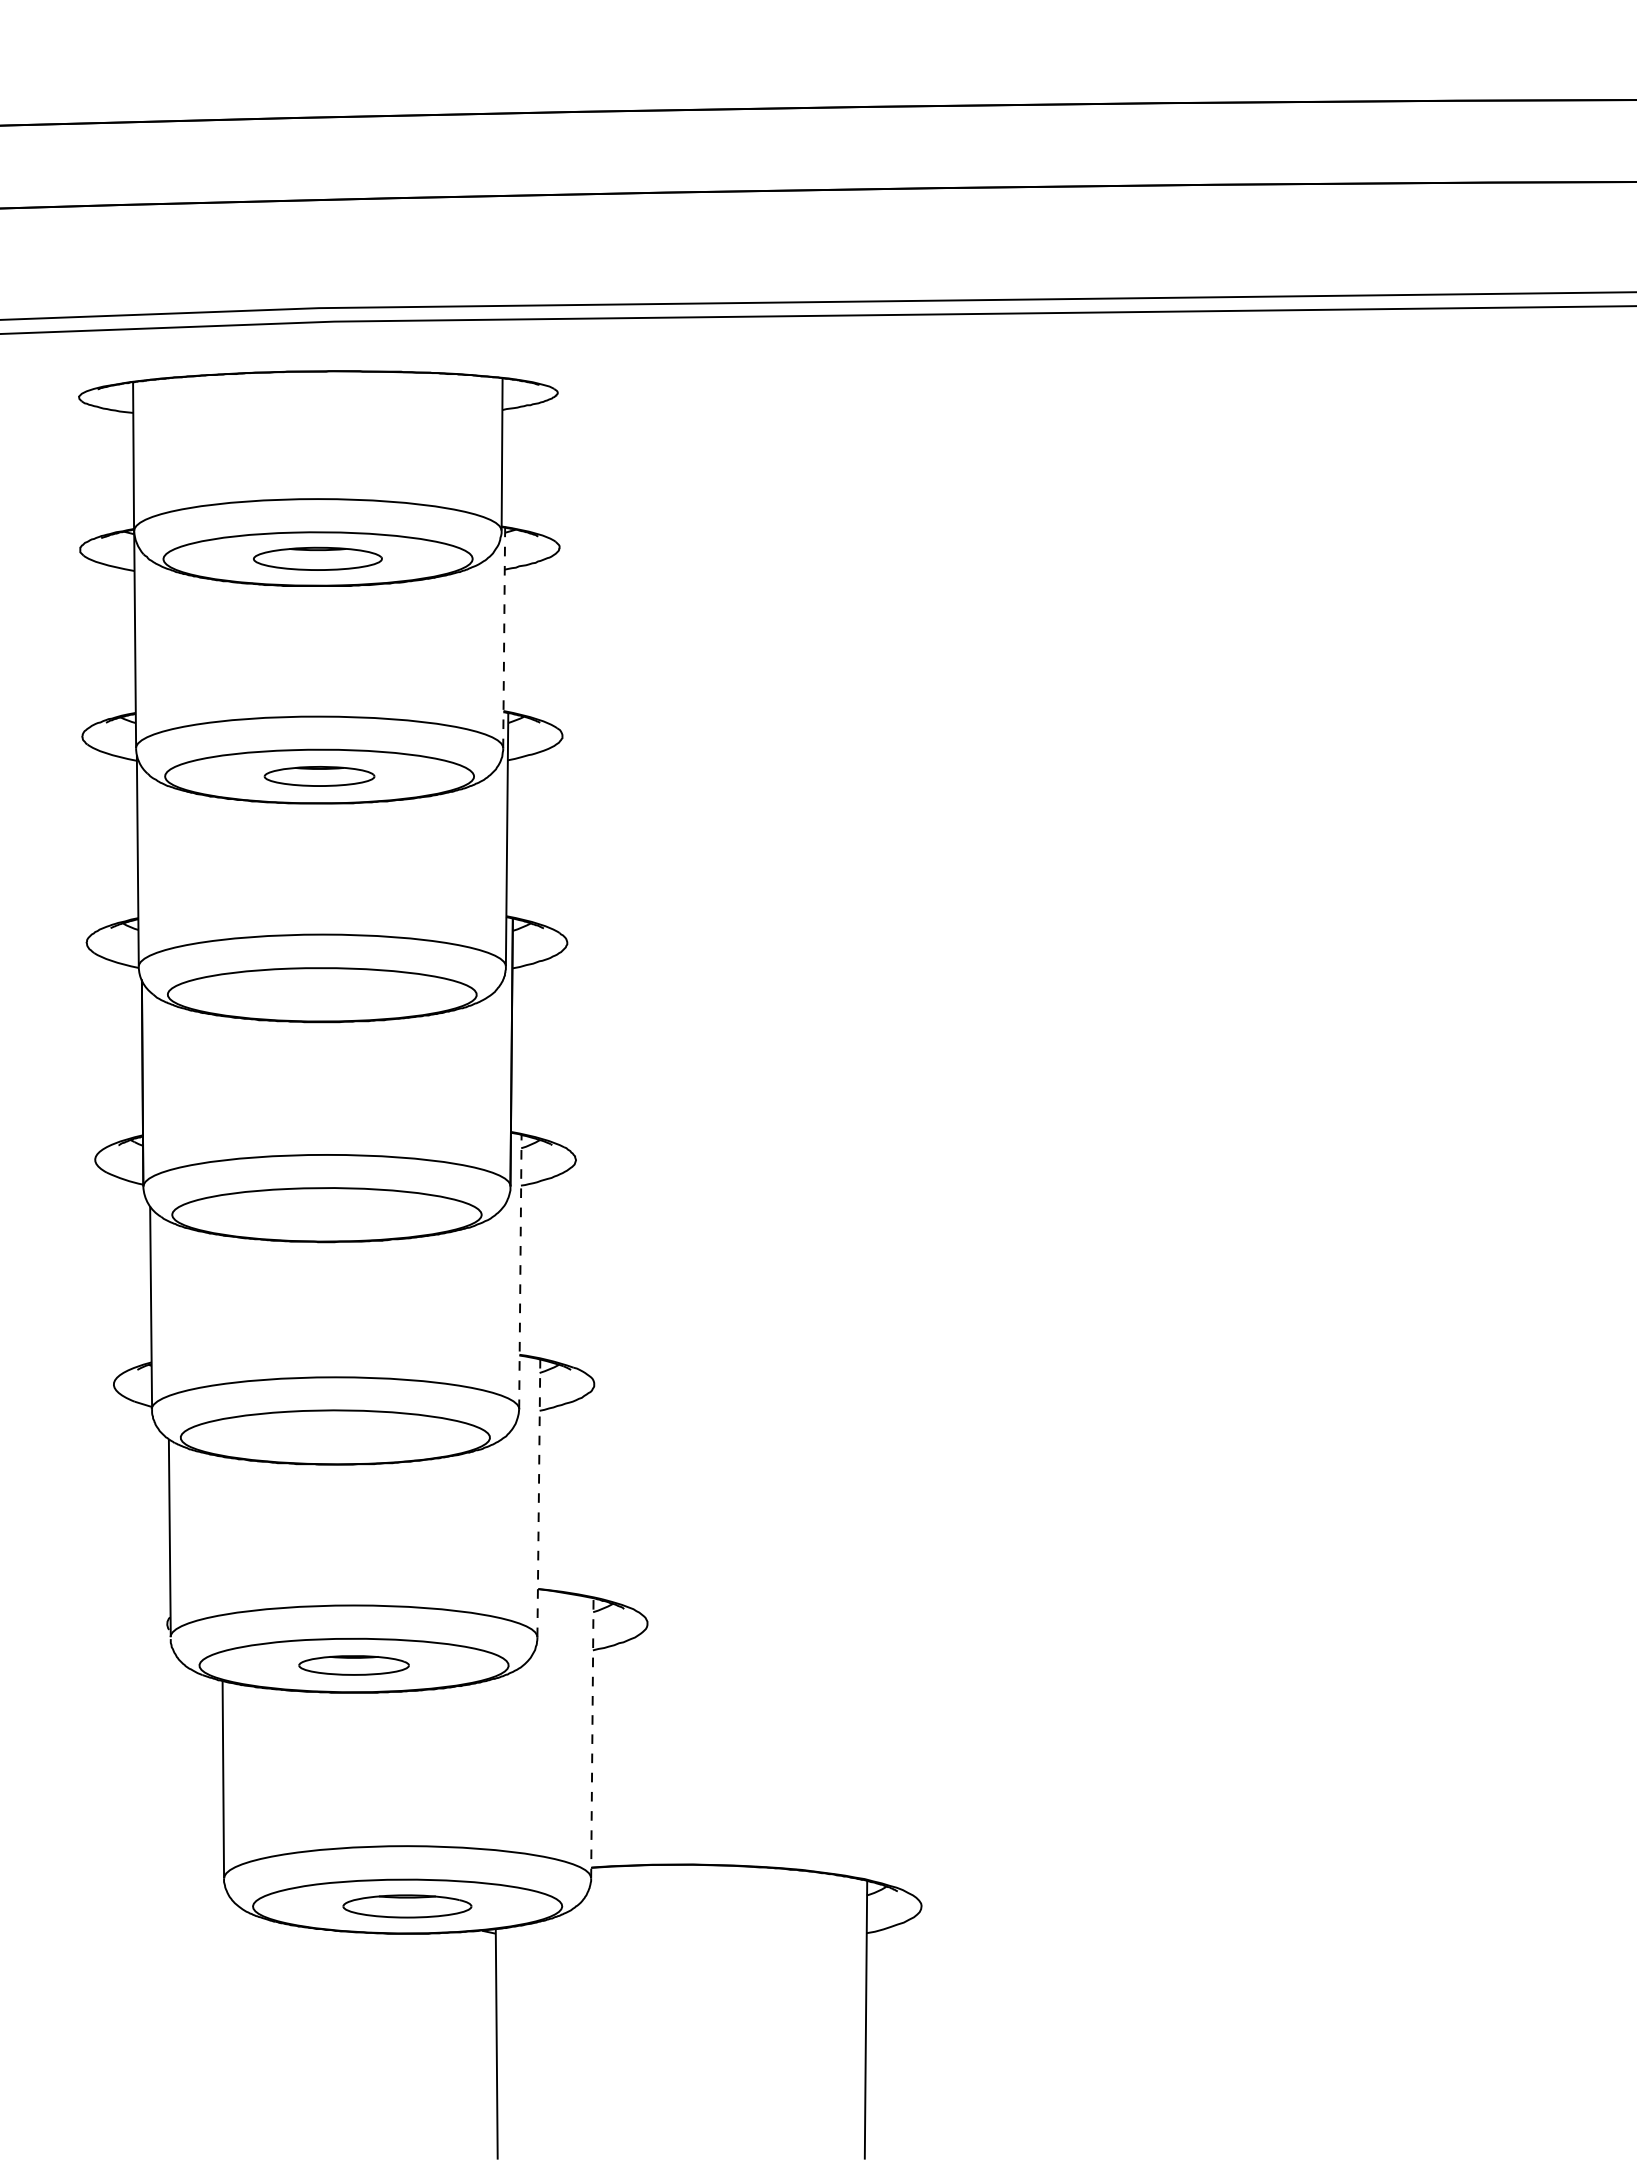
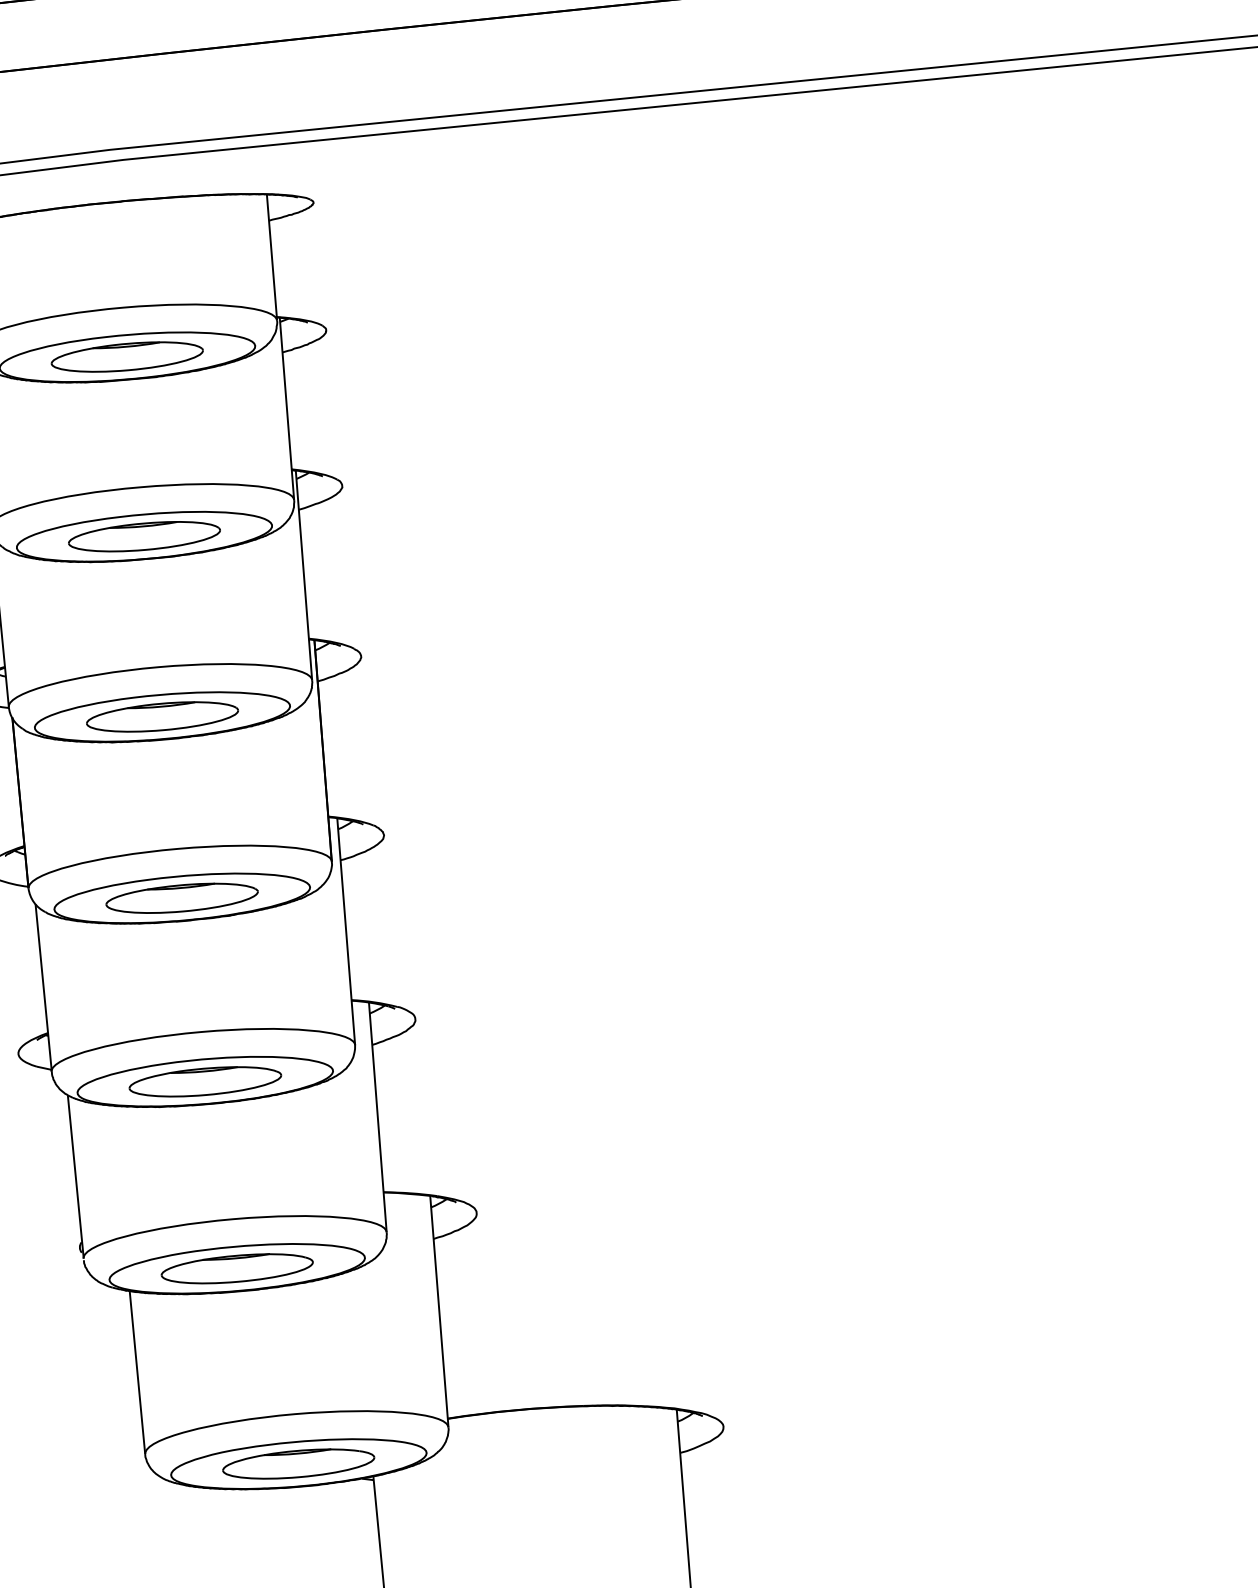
part: (317, 558) -> (126, 356), size x1.43
line: (504, 637) -> (287, 408), dashed -> solid
part: (319, 776) -> (144, 536), size x1.67
part: (322, 994) -> (162, 716), added
part: (326, 1214) -> (181, 898), added
line: (520, 1271) -> (346, 931), dashed -> solid
part: (335, 1437) -> (205, 1081), added
line: (538, 1498) -> (377, 1117), dashed -> solid
part: (353, 1665) -> (236, 1268), size x1.67
line: (592, 1738) -> (439, 1311), dashed -> solid
part: (407, 1906) -> (298, 1464), size x1.43

